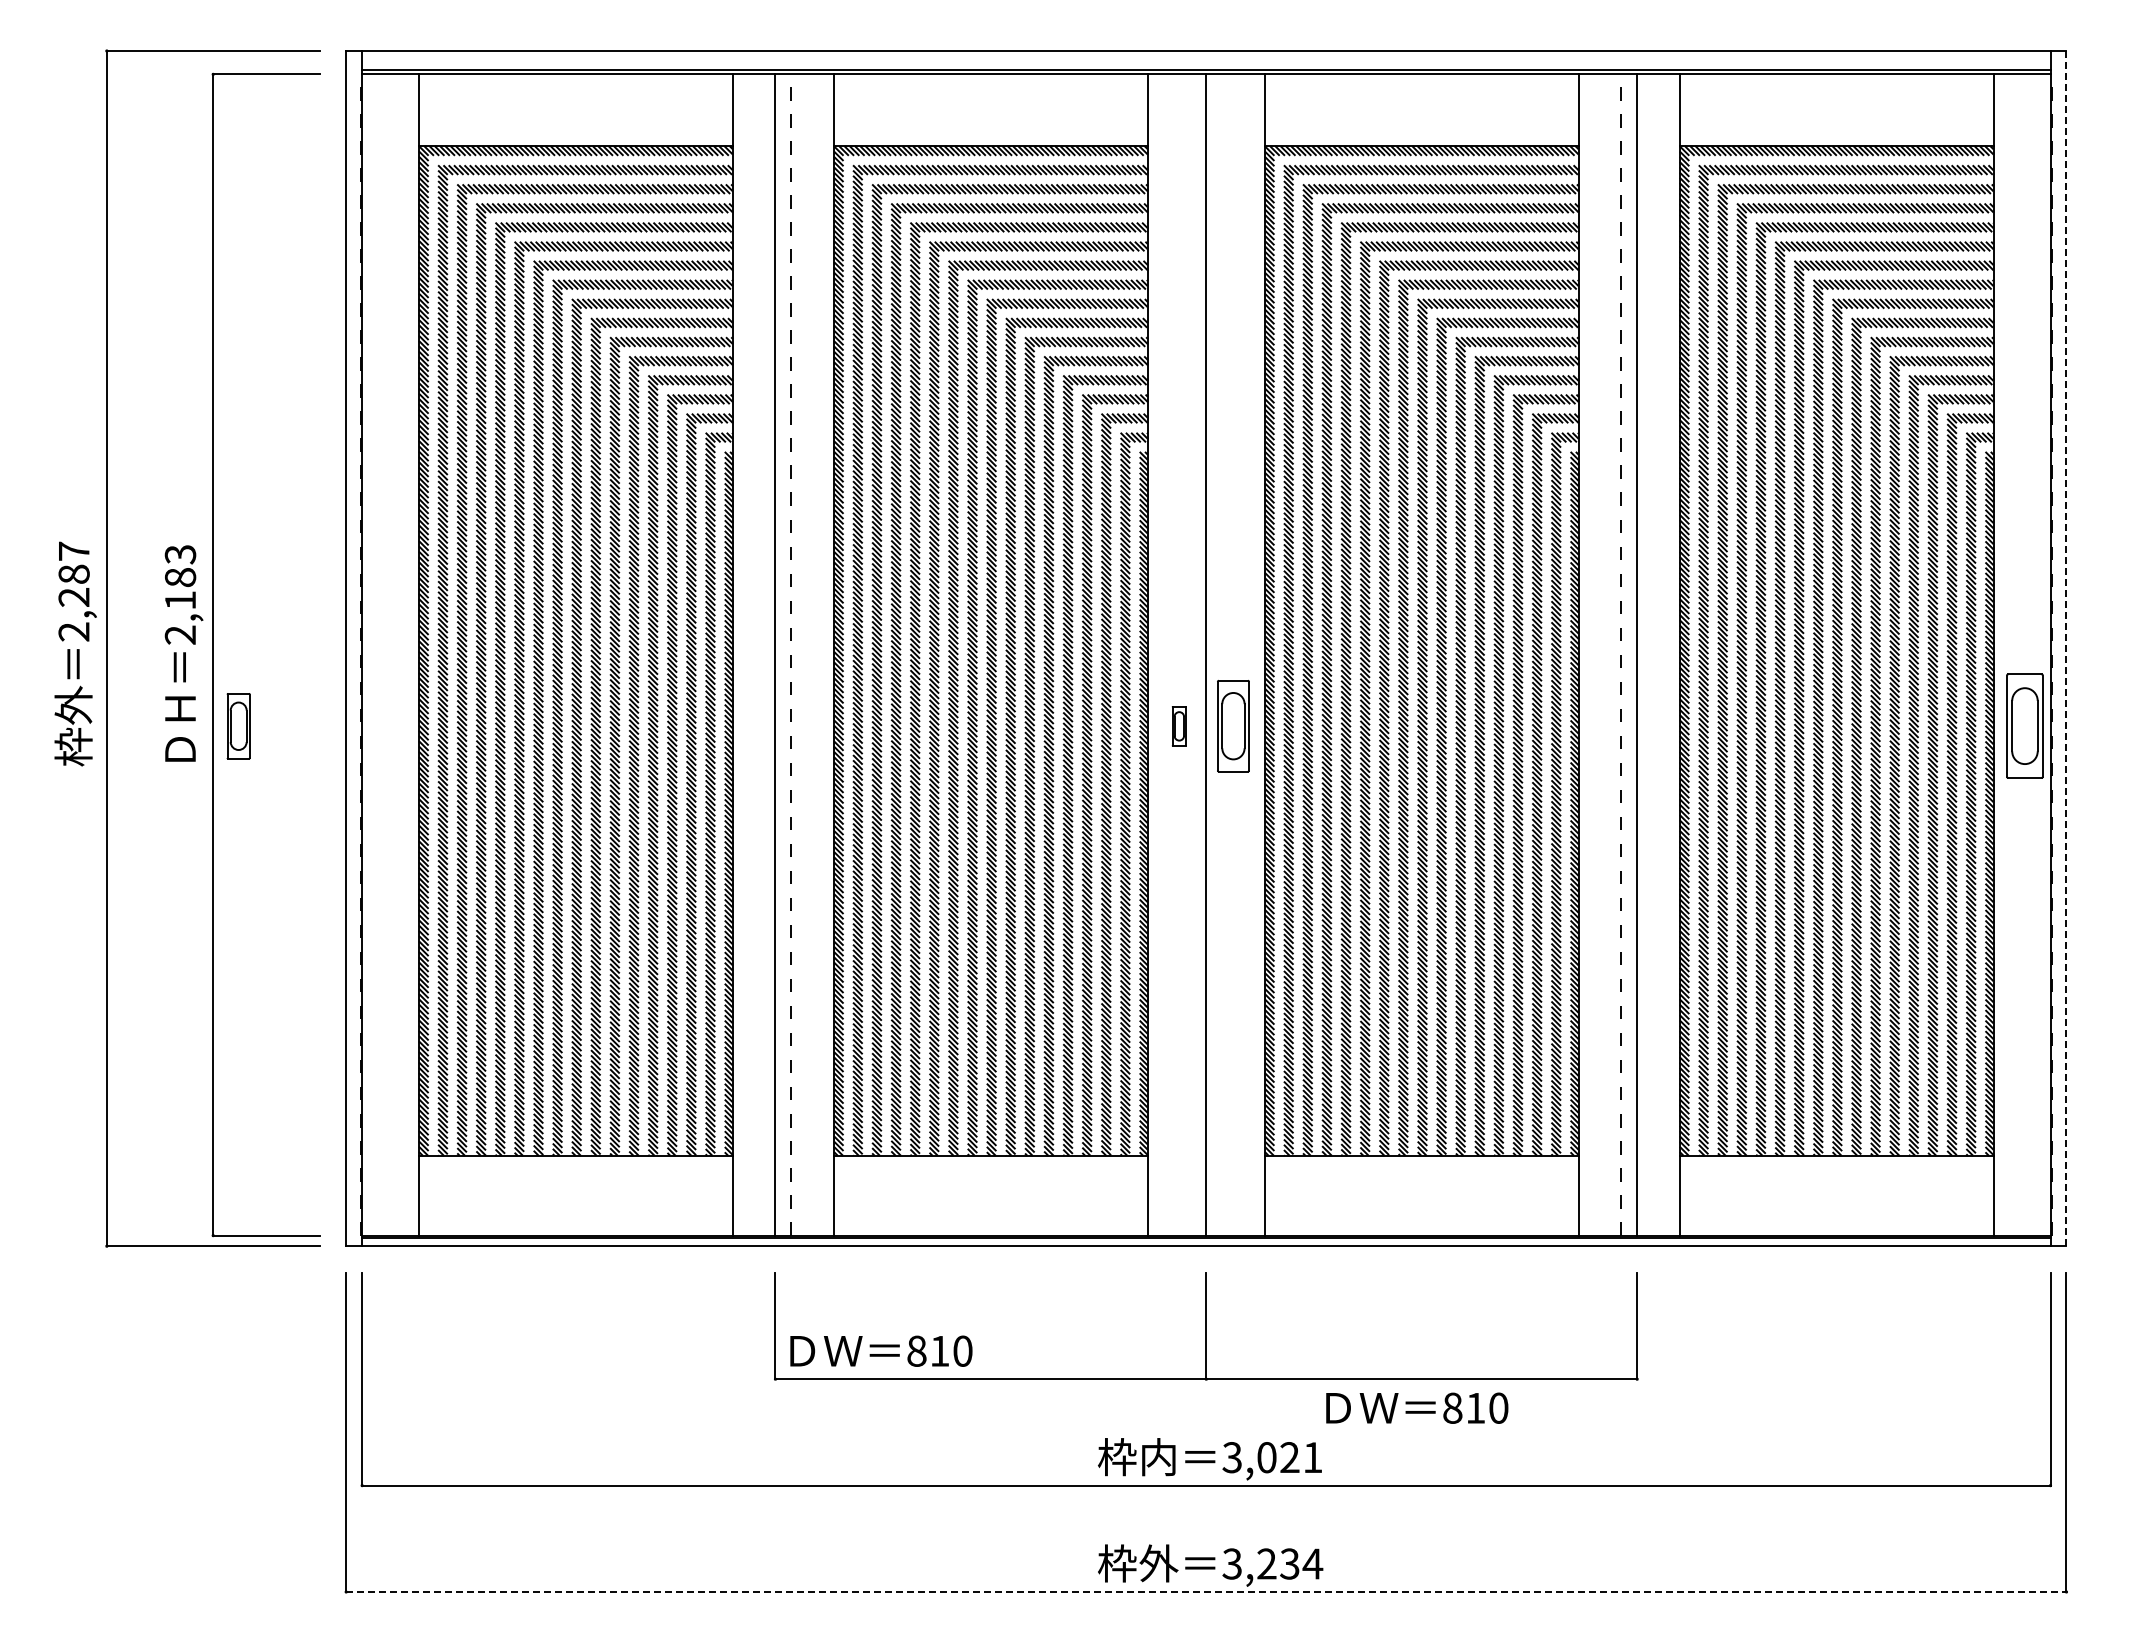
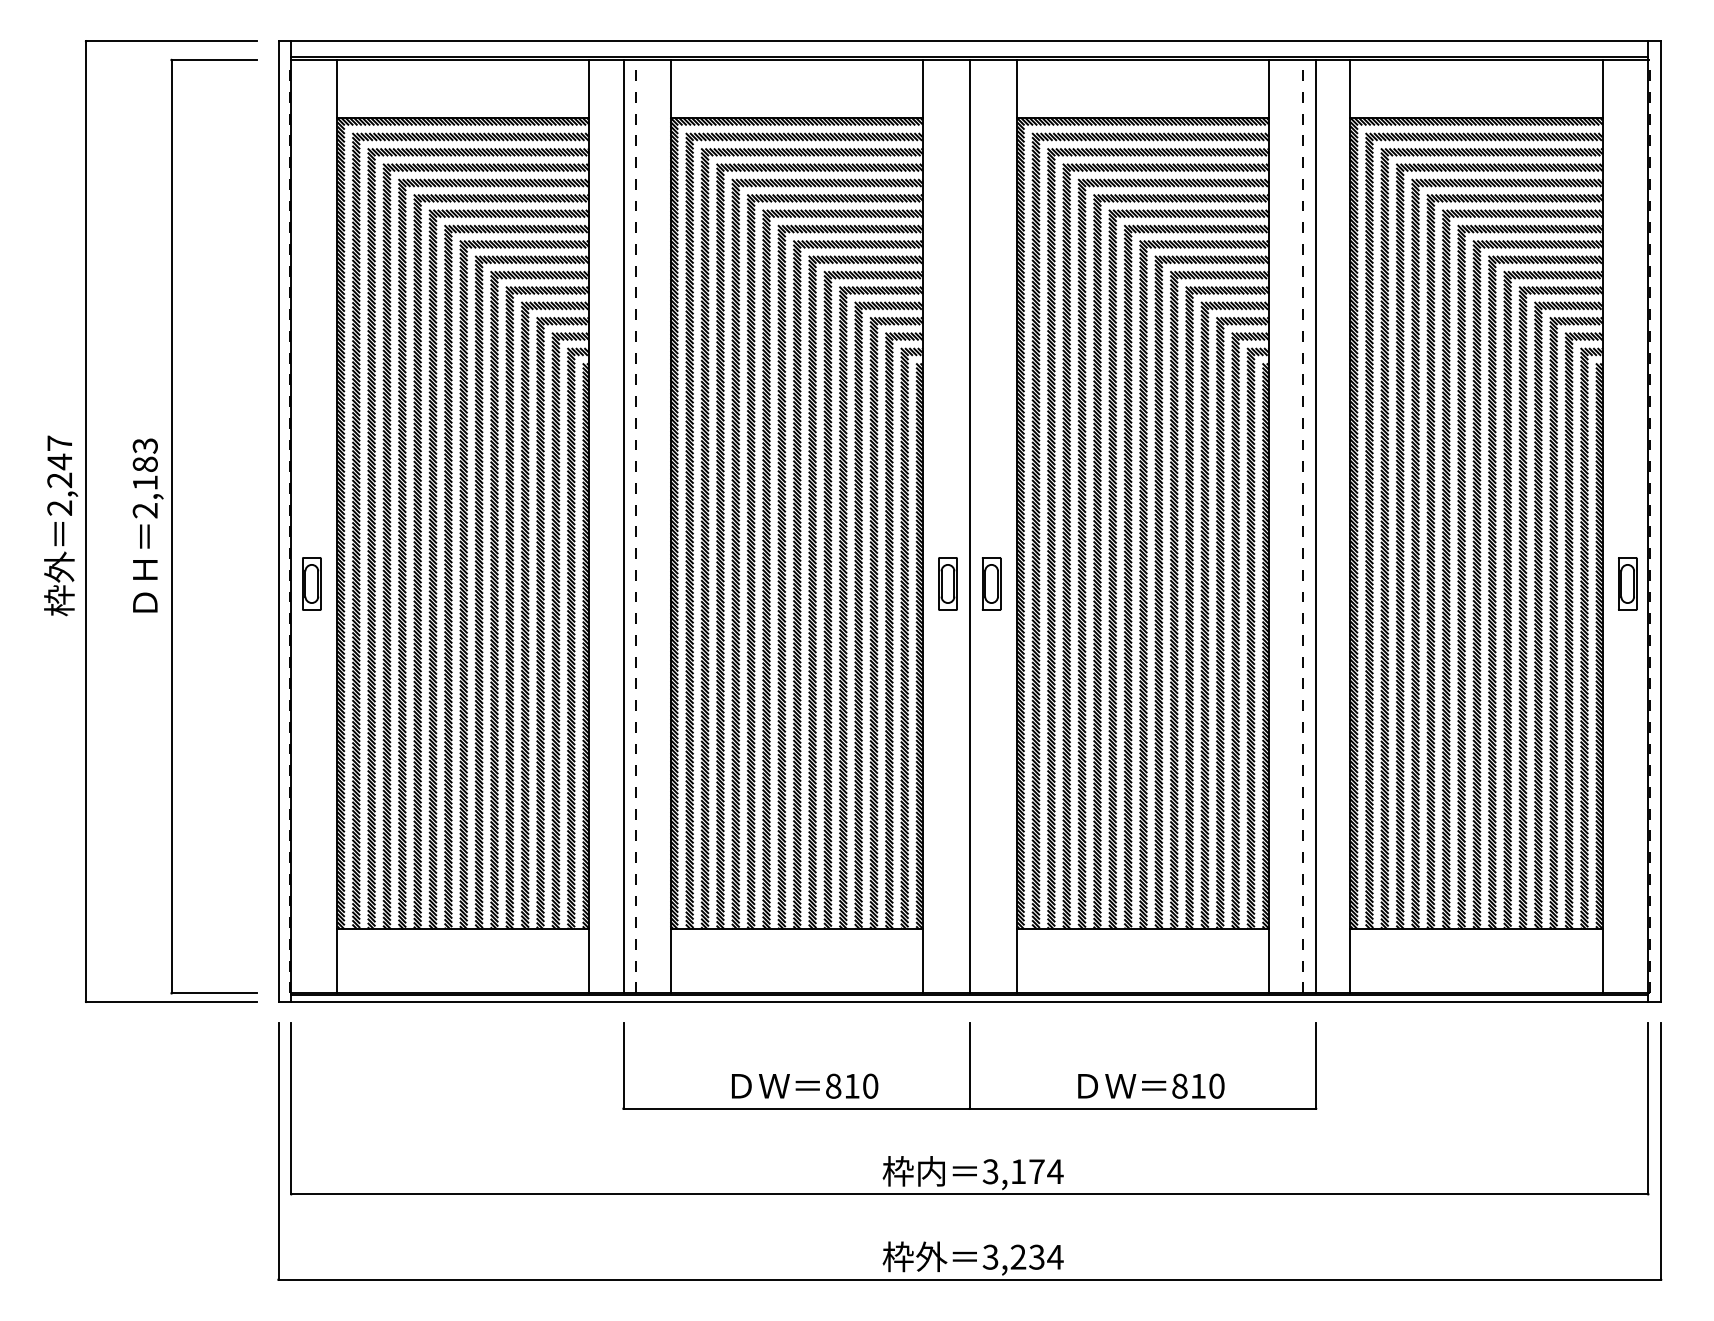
text: (73, 574) -> (59, 461), 2,287 -> 2,247
line: (2066, 648) -> (1661, 521), dashed -> solid
part: (238, 726) -> (311, 584), moved
part: (1179, 726) -> (948, 584), size x1.67
part: (1233, 726) -> (991, 584), size x0.71
part: (2024, 726) -> (1627, 584), size x0.62
text: (881, 1350) -> (805, 1085), moved
text: (1417, 1407) -> (1151, 1085), moved
text: (1290, 1457) -> (1037, 1171), 3,021 -> 3,174
line: (1206, 1591) -> (969, 1279), dashed -> solid

